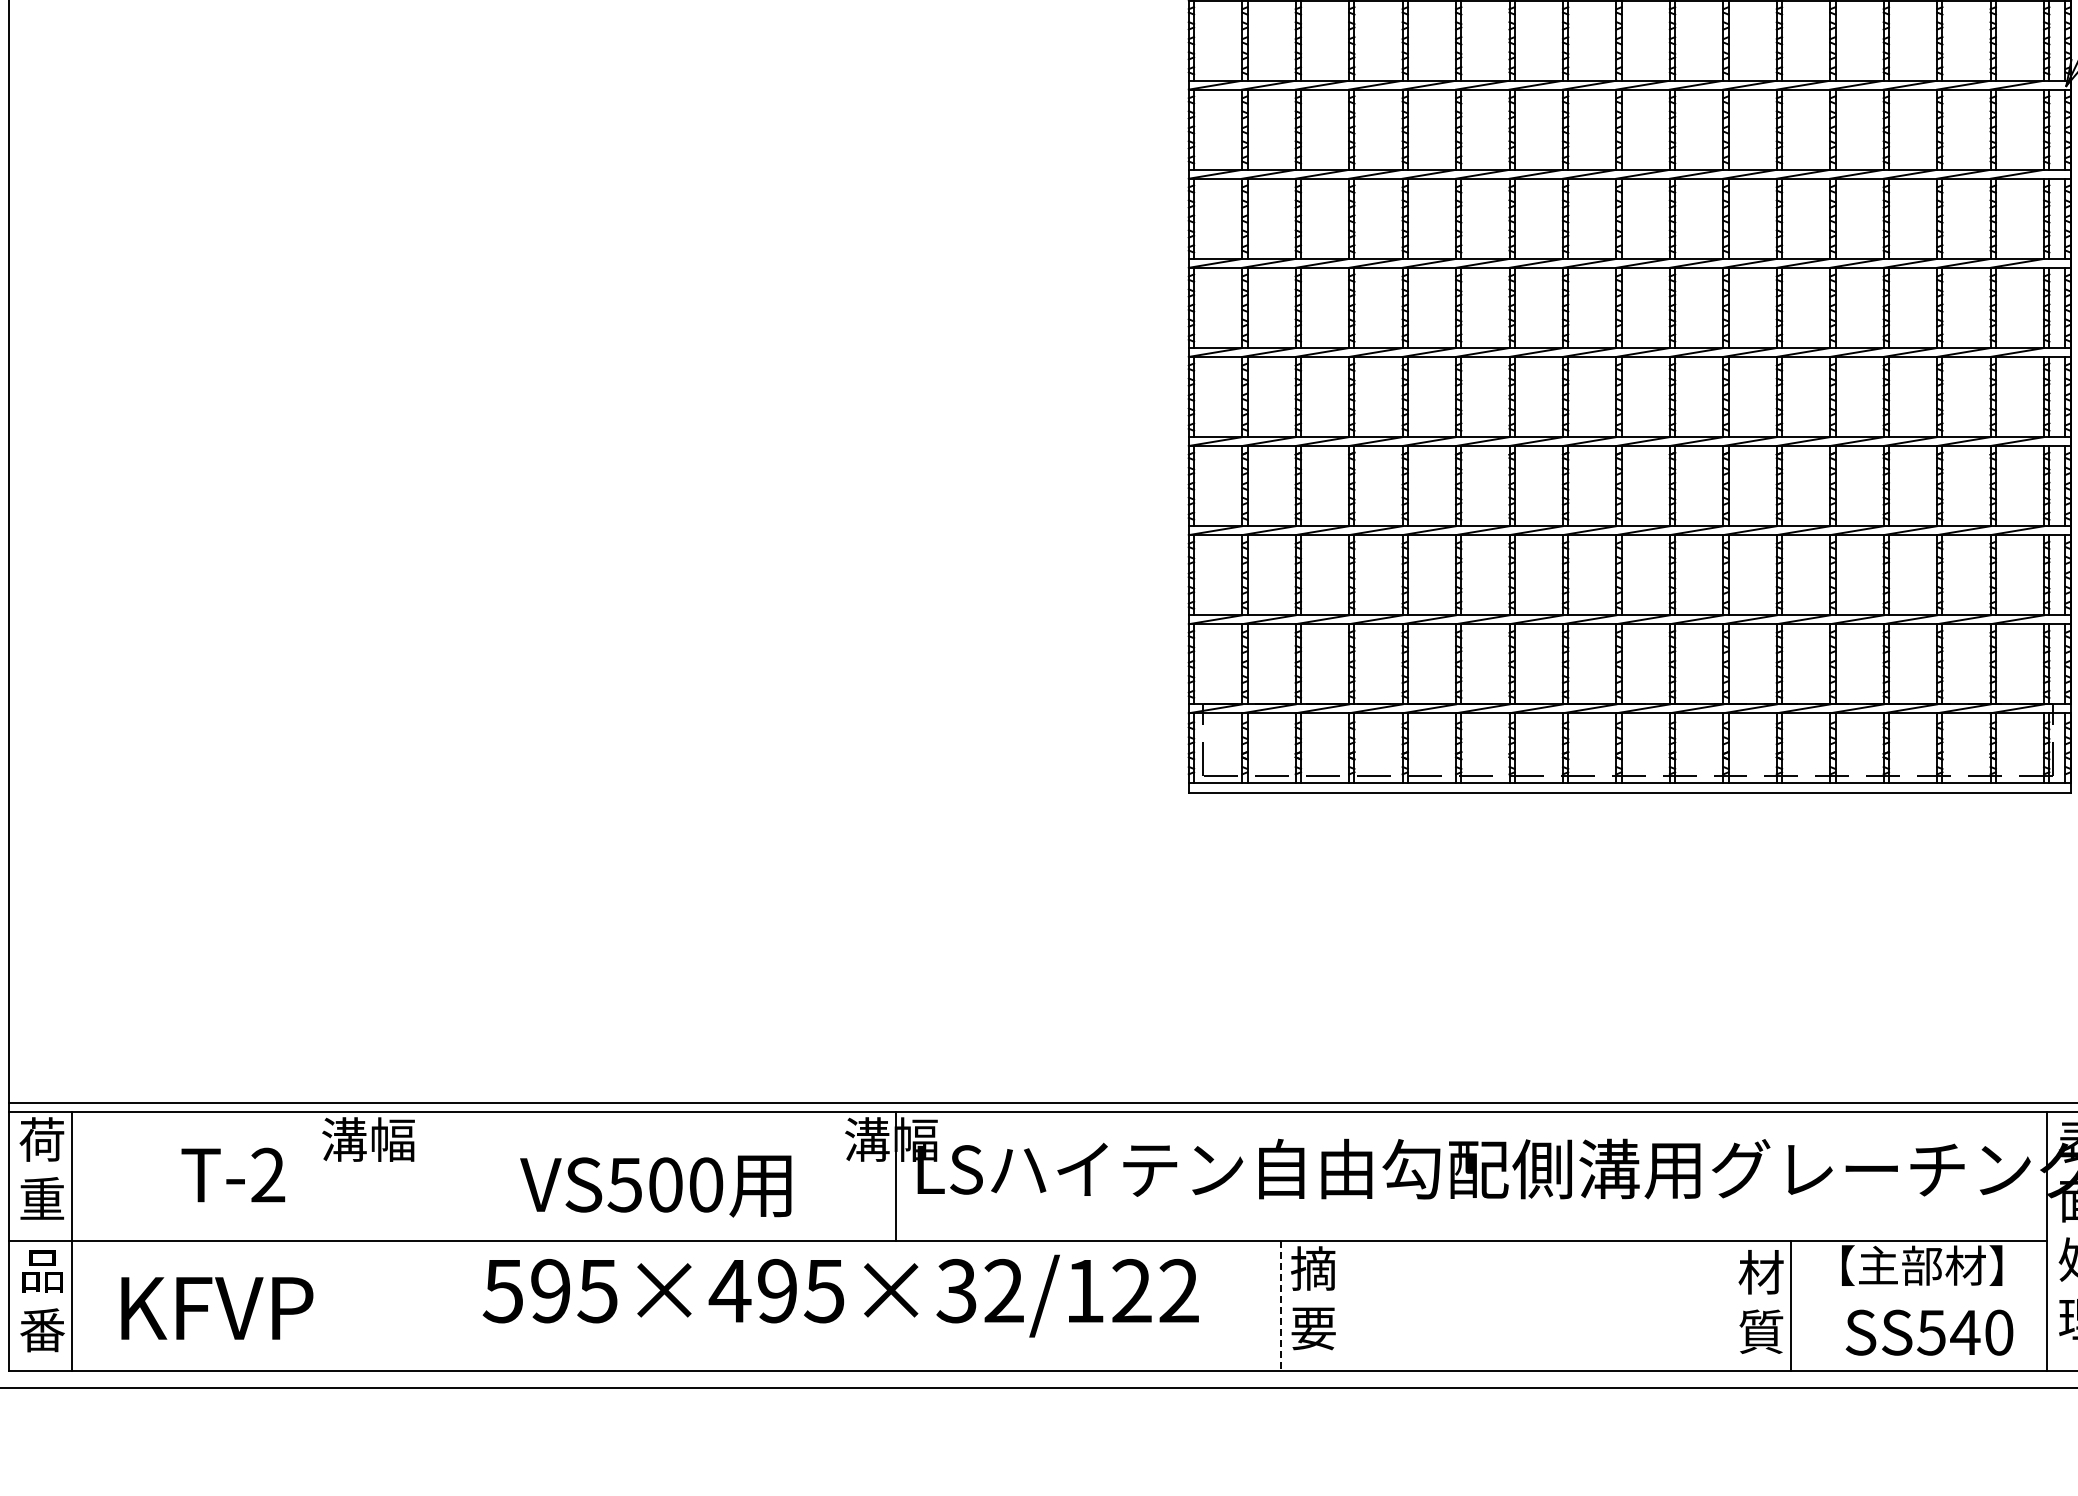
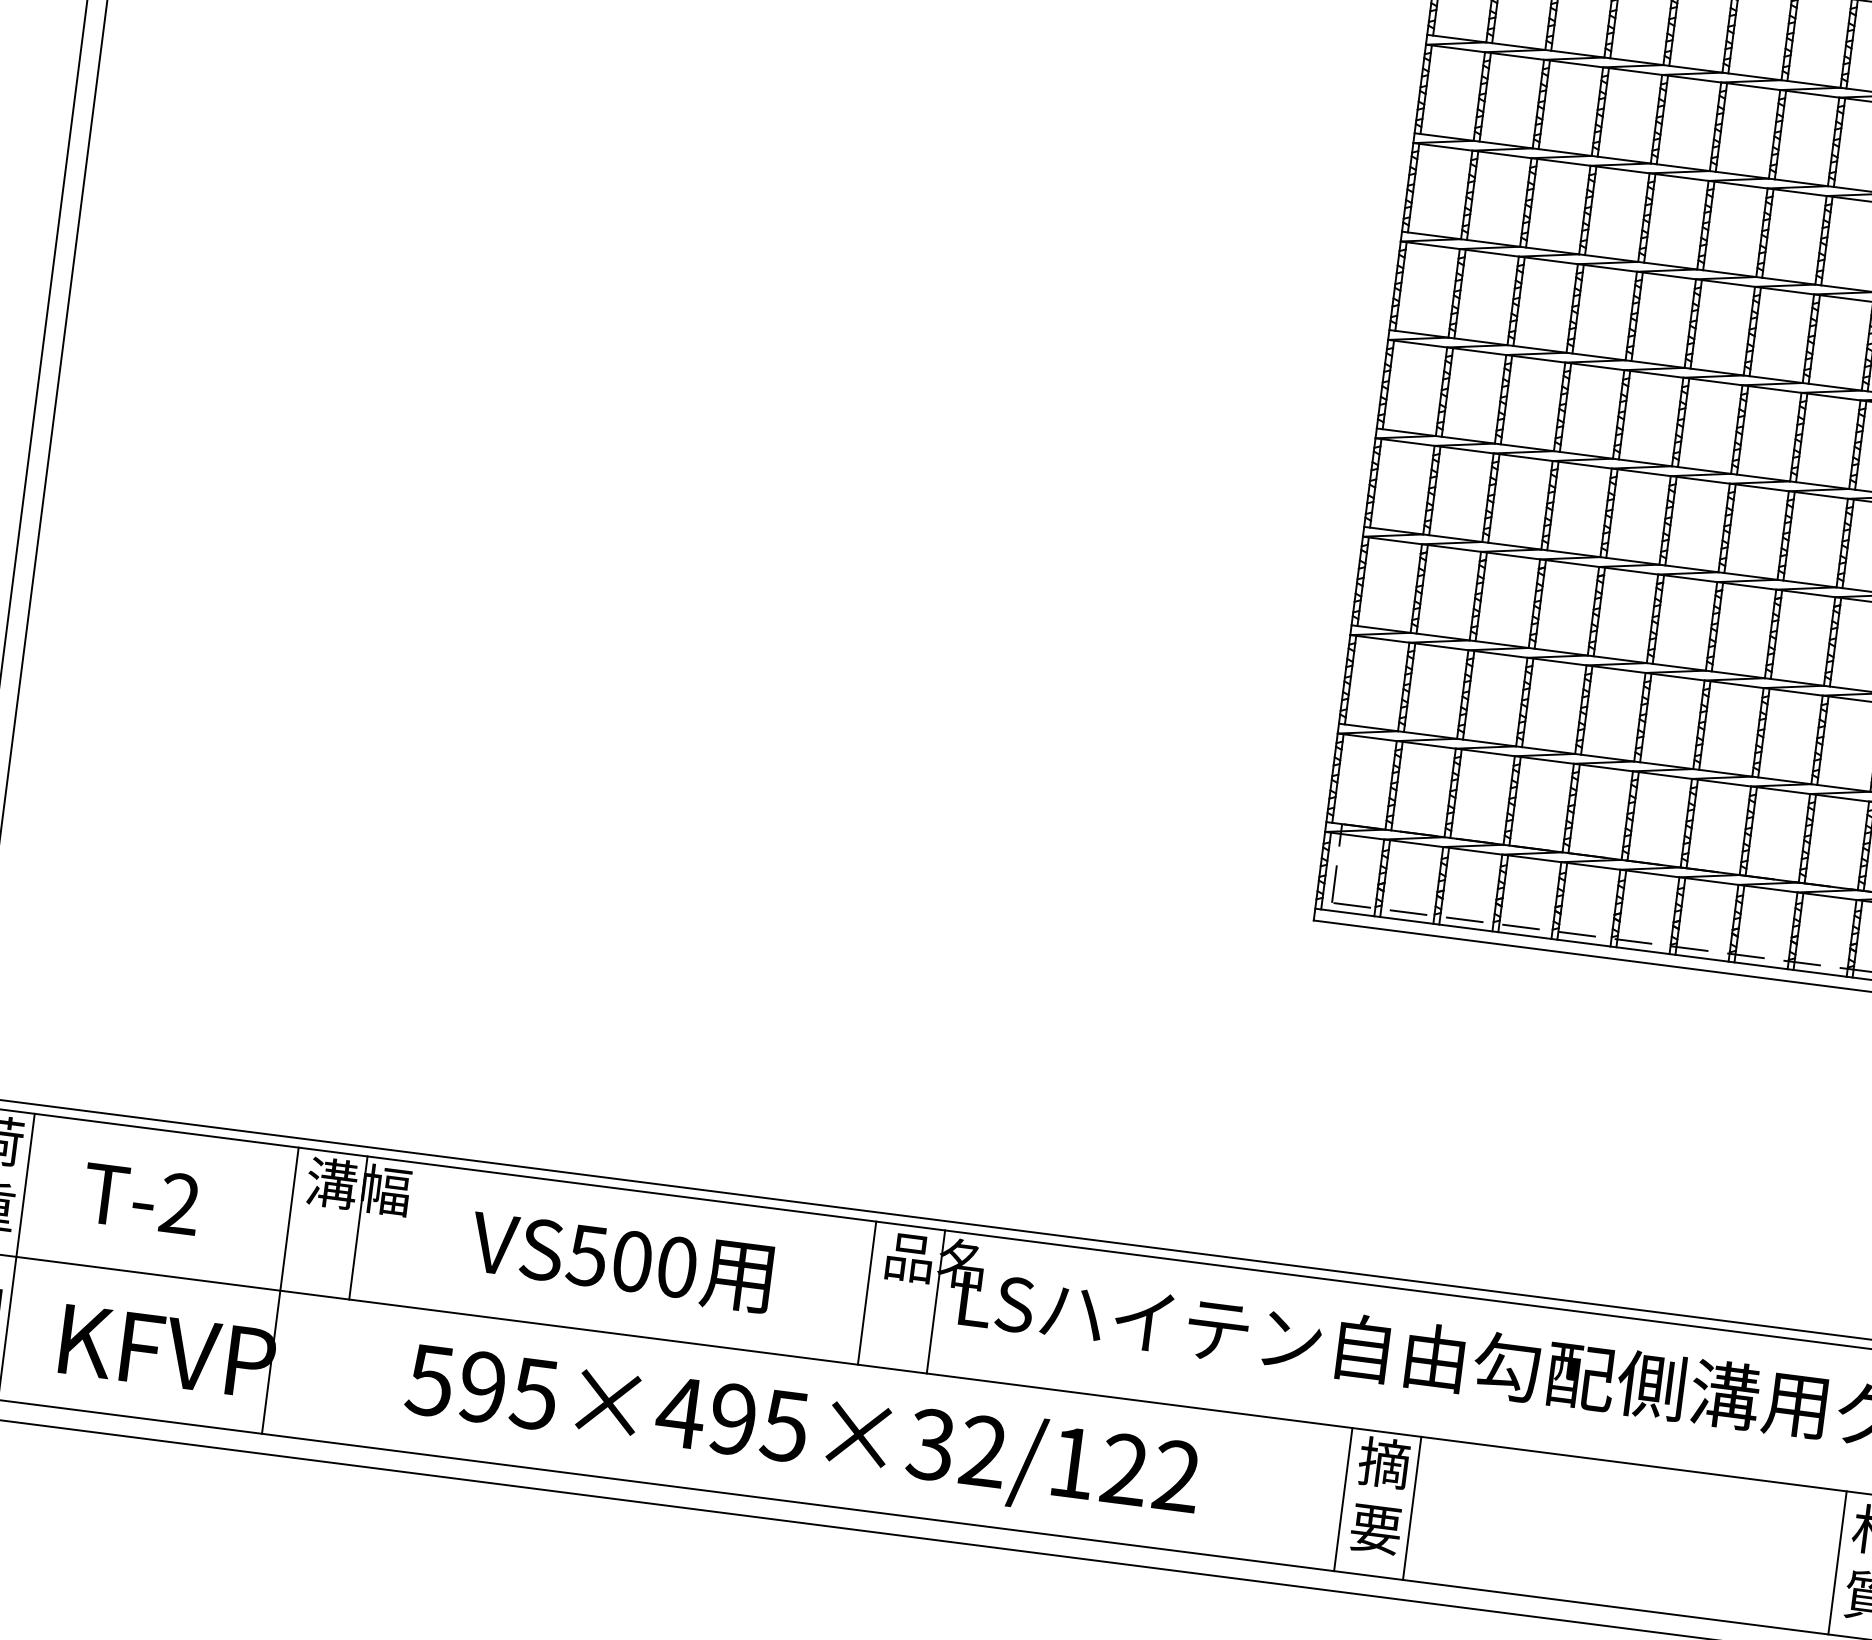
text: (891, 1139) -> (936, 1260), 溝幅 -> 品名
text: (233, 1174) -> (141, 1198), moved
line: (372, 1176) -> (357, 1228), added
line: (833, 1176) -> (867, 1293), added
text: (655, 1186) -> (620, 1261), moved
line: (310, 1240) -> (280, 1290), added
text: (840, 1295) -> (802, 1433), moved
line: (1281, 1305) -> (1343, 1499), dashed -> solid
line: (1343, 1305) -> (1412, 1507), added
line: (1728, 1305) -> (1837, 1562), added

